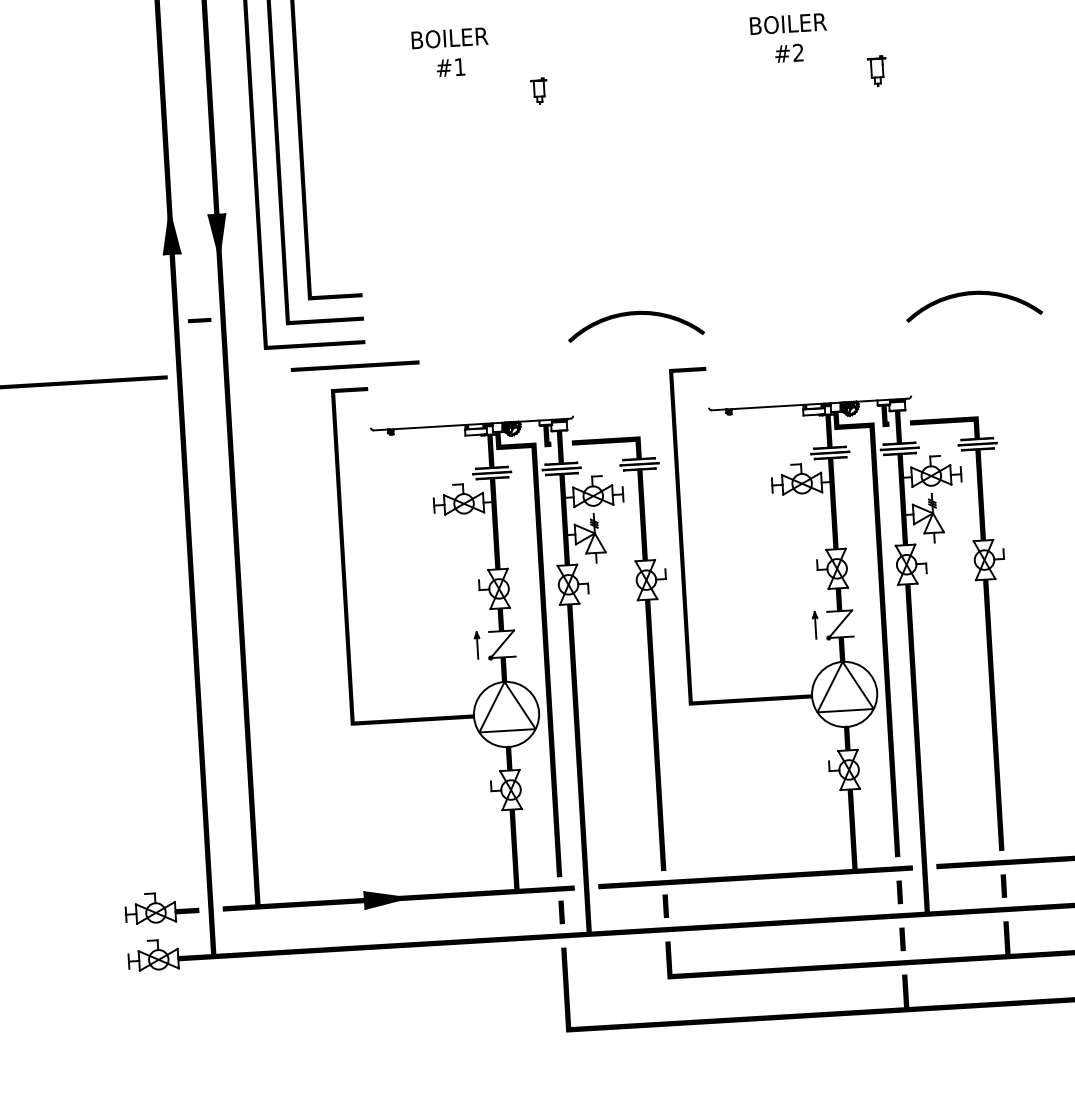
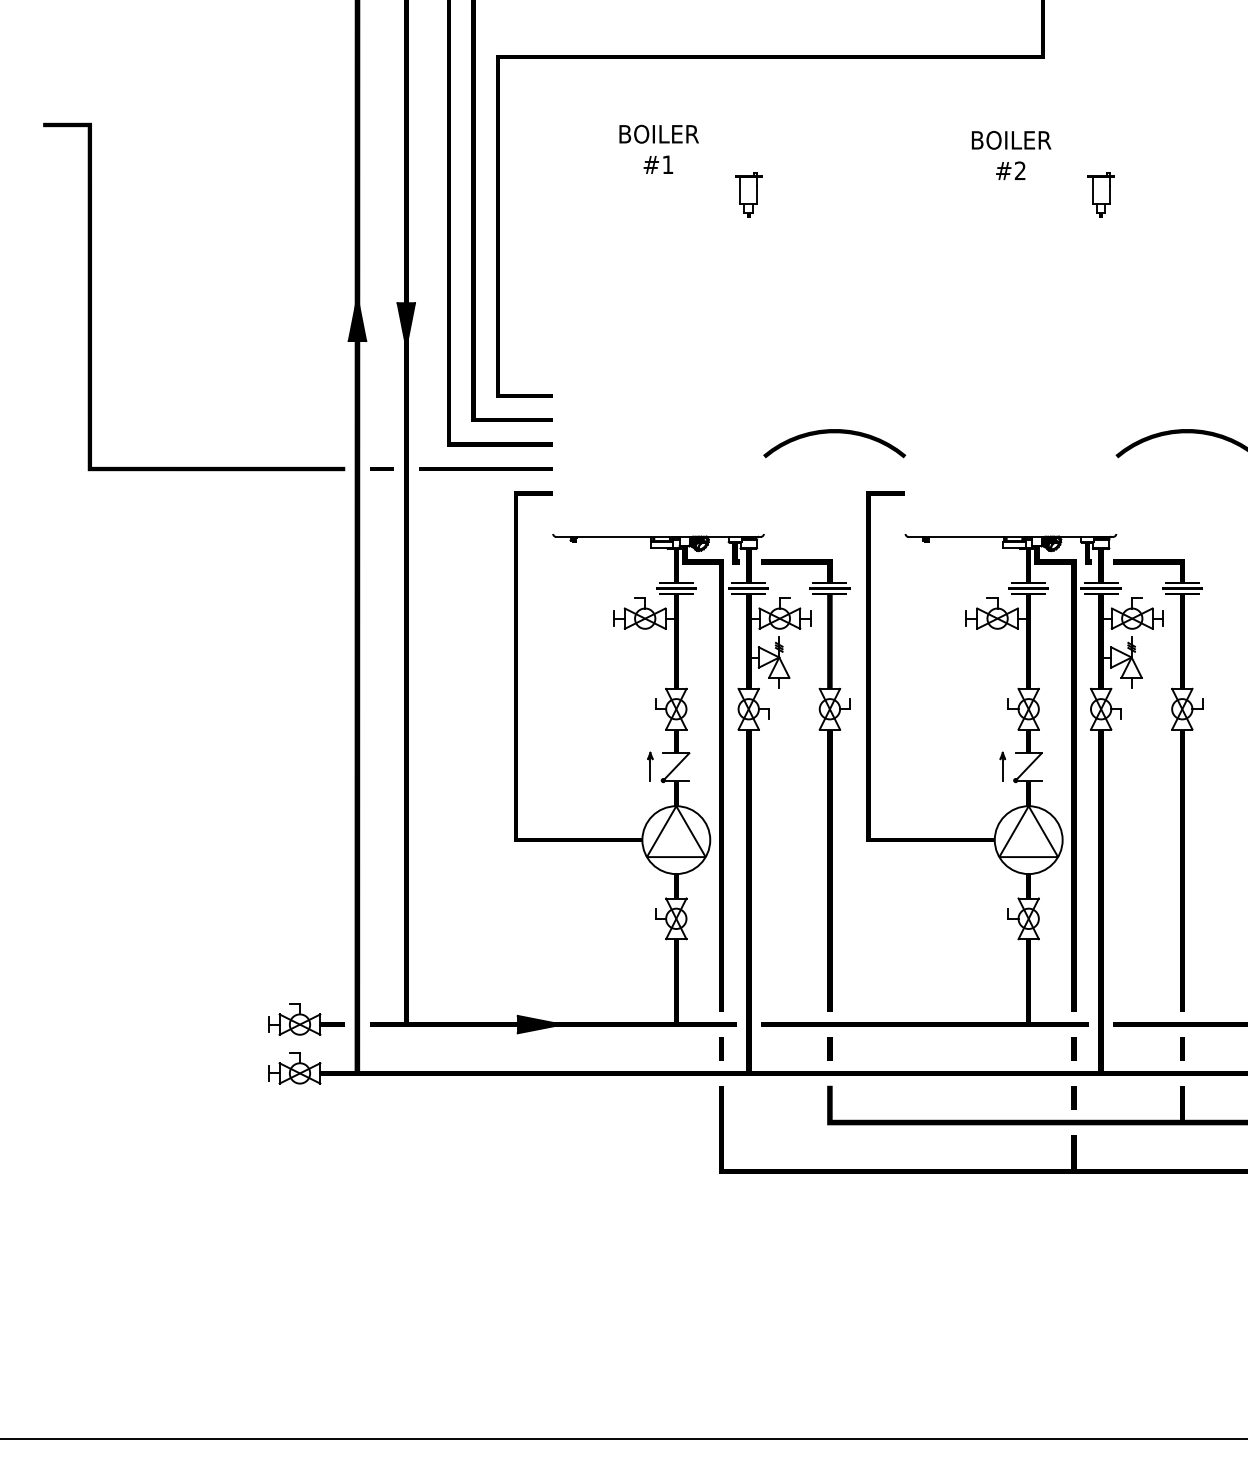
part: (876, 70) -> (1100, 194), size x1.43
part: (538, 90) -> (748, 194), size x1.67
line: (199, 320) -> (381, 468), moved
line: (355, 365) -> (485, 468), moved

